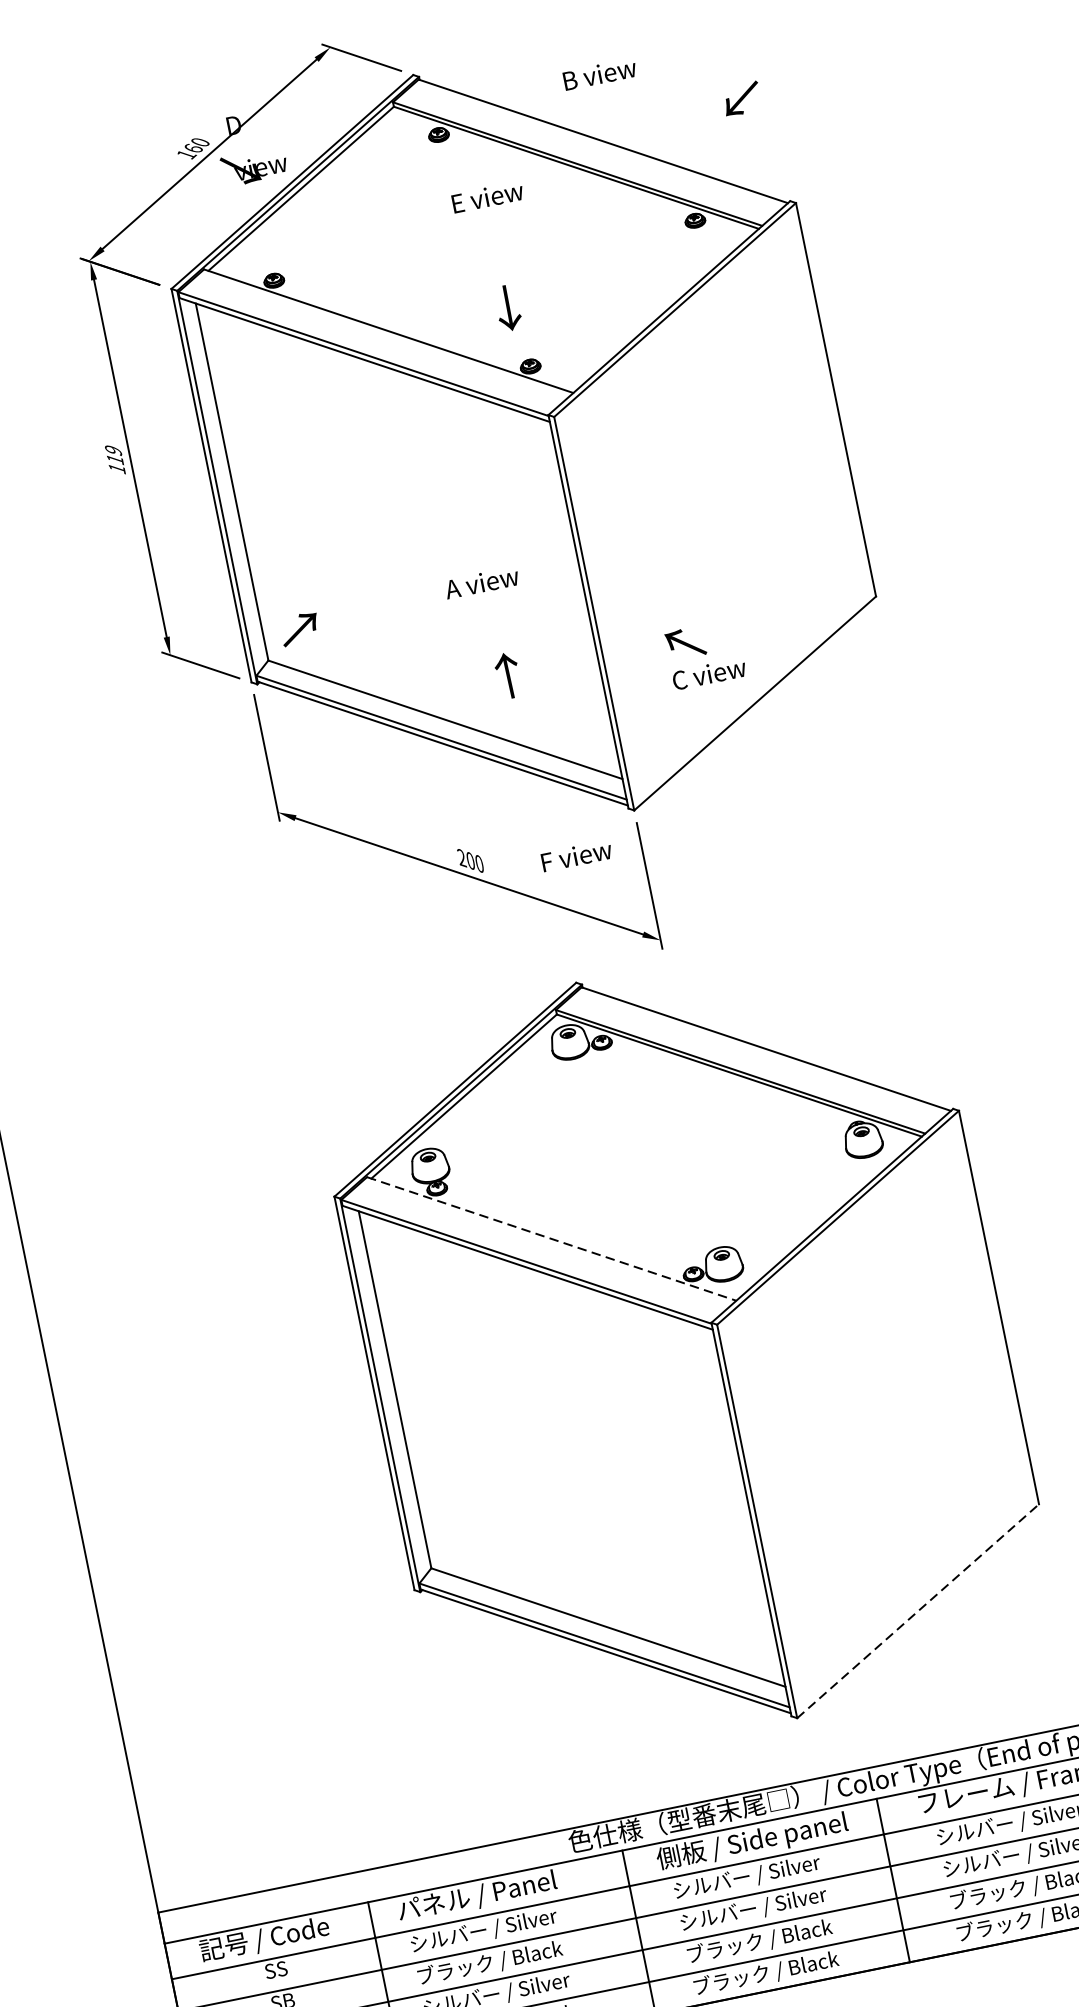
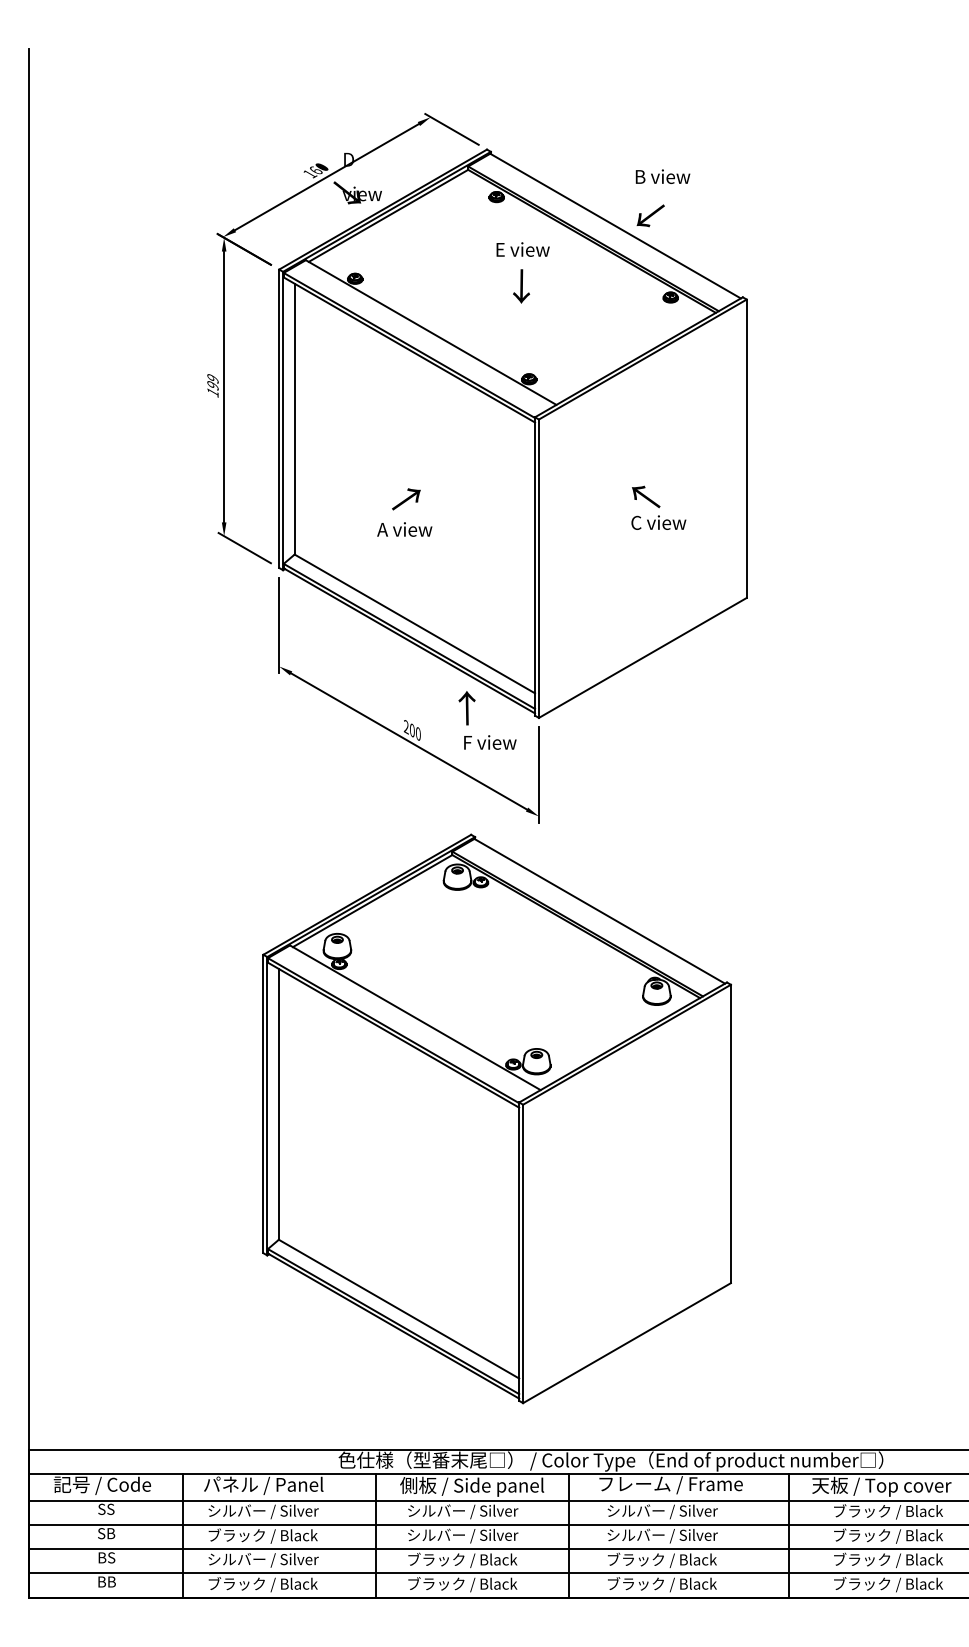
text: (599, 74) -> (662, 176), moved
text: (741, 98) -> (650, 215), moved
text: (508, 308) -> (521, 286), moved
text: (114, 459) -> (212, 385), 119 -> 199
text: (481, 582) -> (404, 529), moved
text: (300, 629) -> (406, 499), moved
text: (704, 654) -> (658, 507), moved
text: (507, 676) -> (466, 708), moved
line: (551, 1238) -> (415, 1017), dashed -> solid
line: (918, 1611) -> (627, 1343), dashed -> solid

